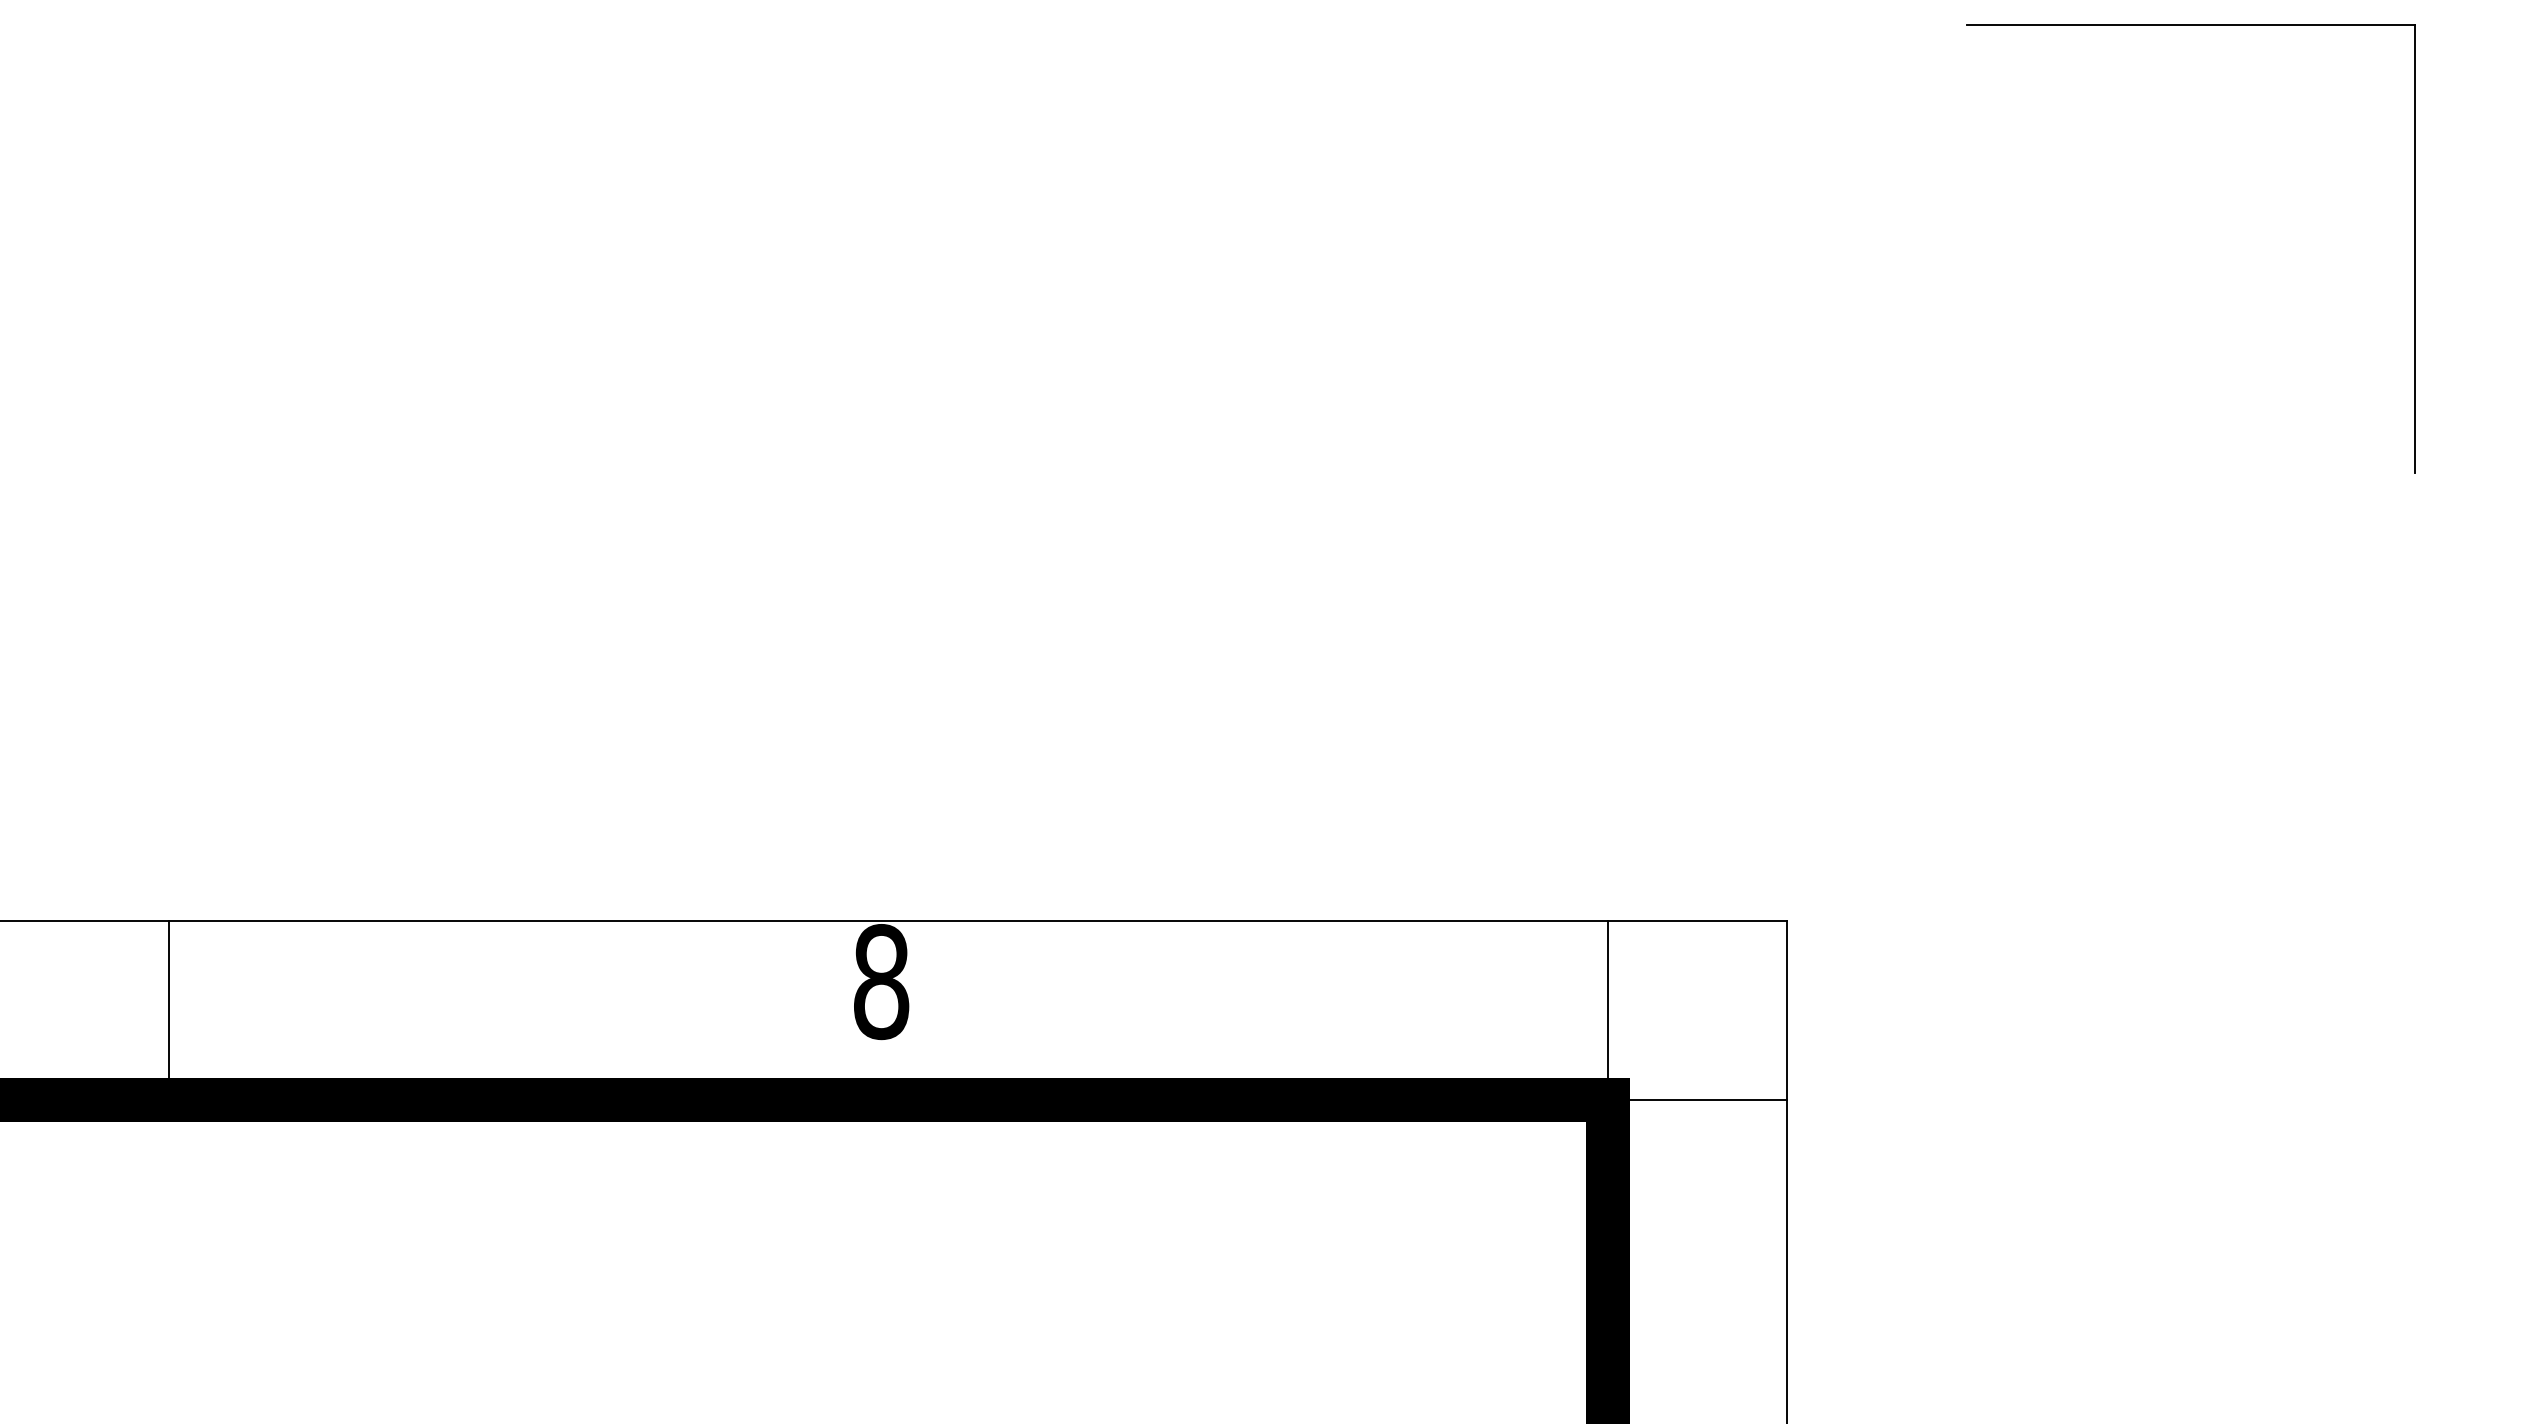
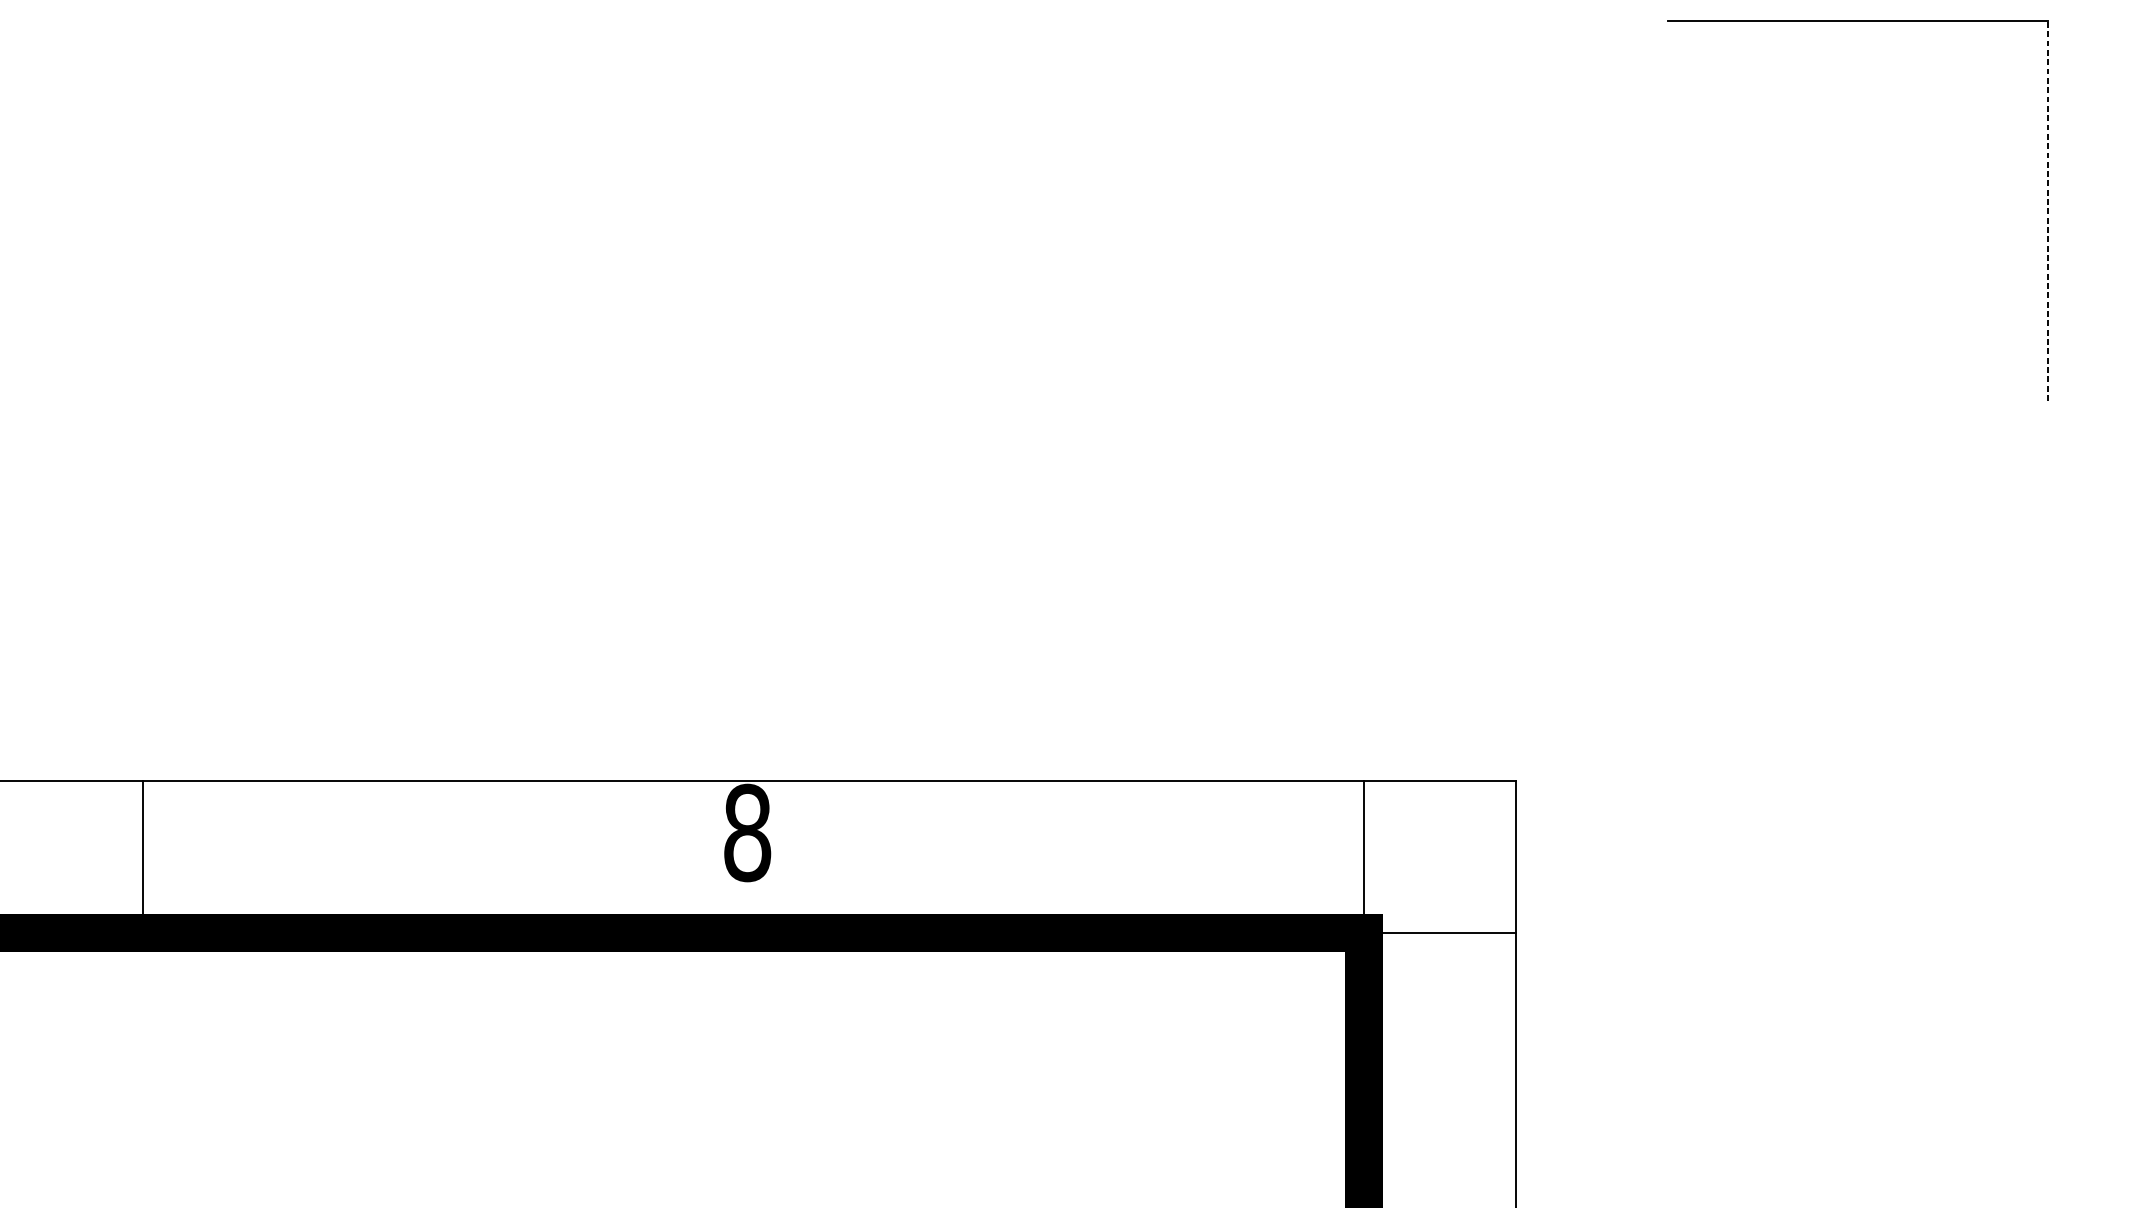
line: (2414, 248) -> (2047, 210), solid -> dashed

